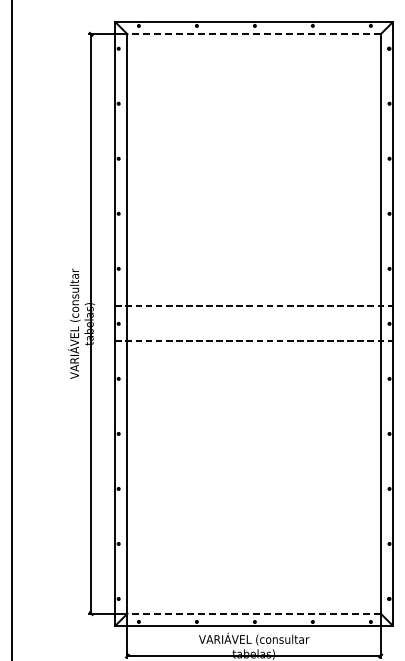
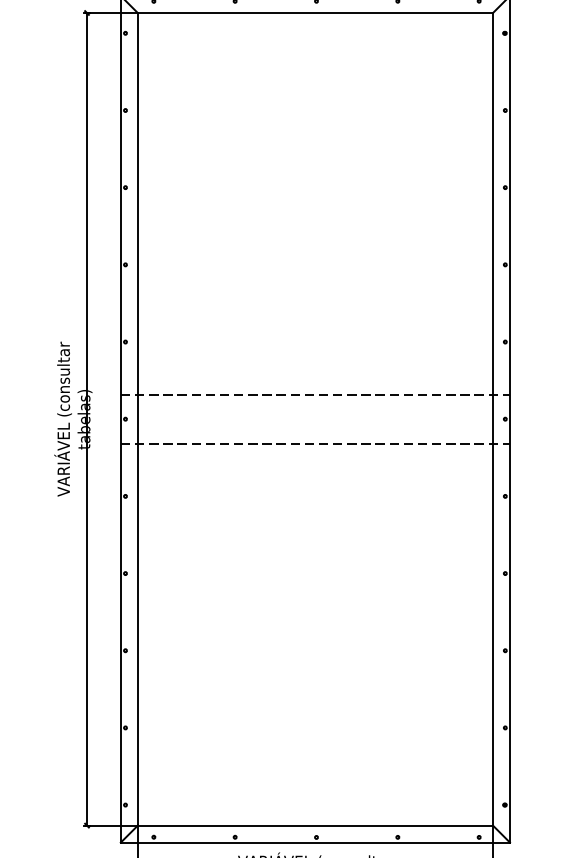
line: (254, 34) -> (315, 13), dashed -> solid
line: (254, 613) -> (315, 825), dashed -> solid

